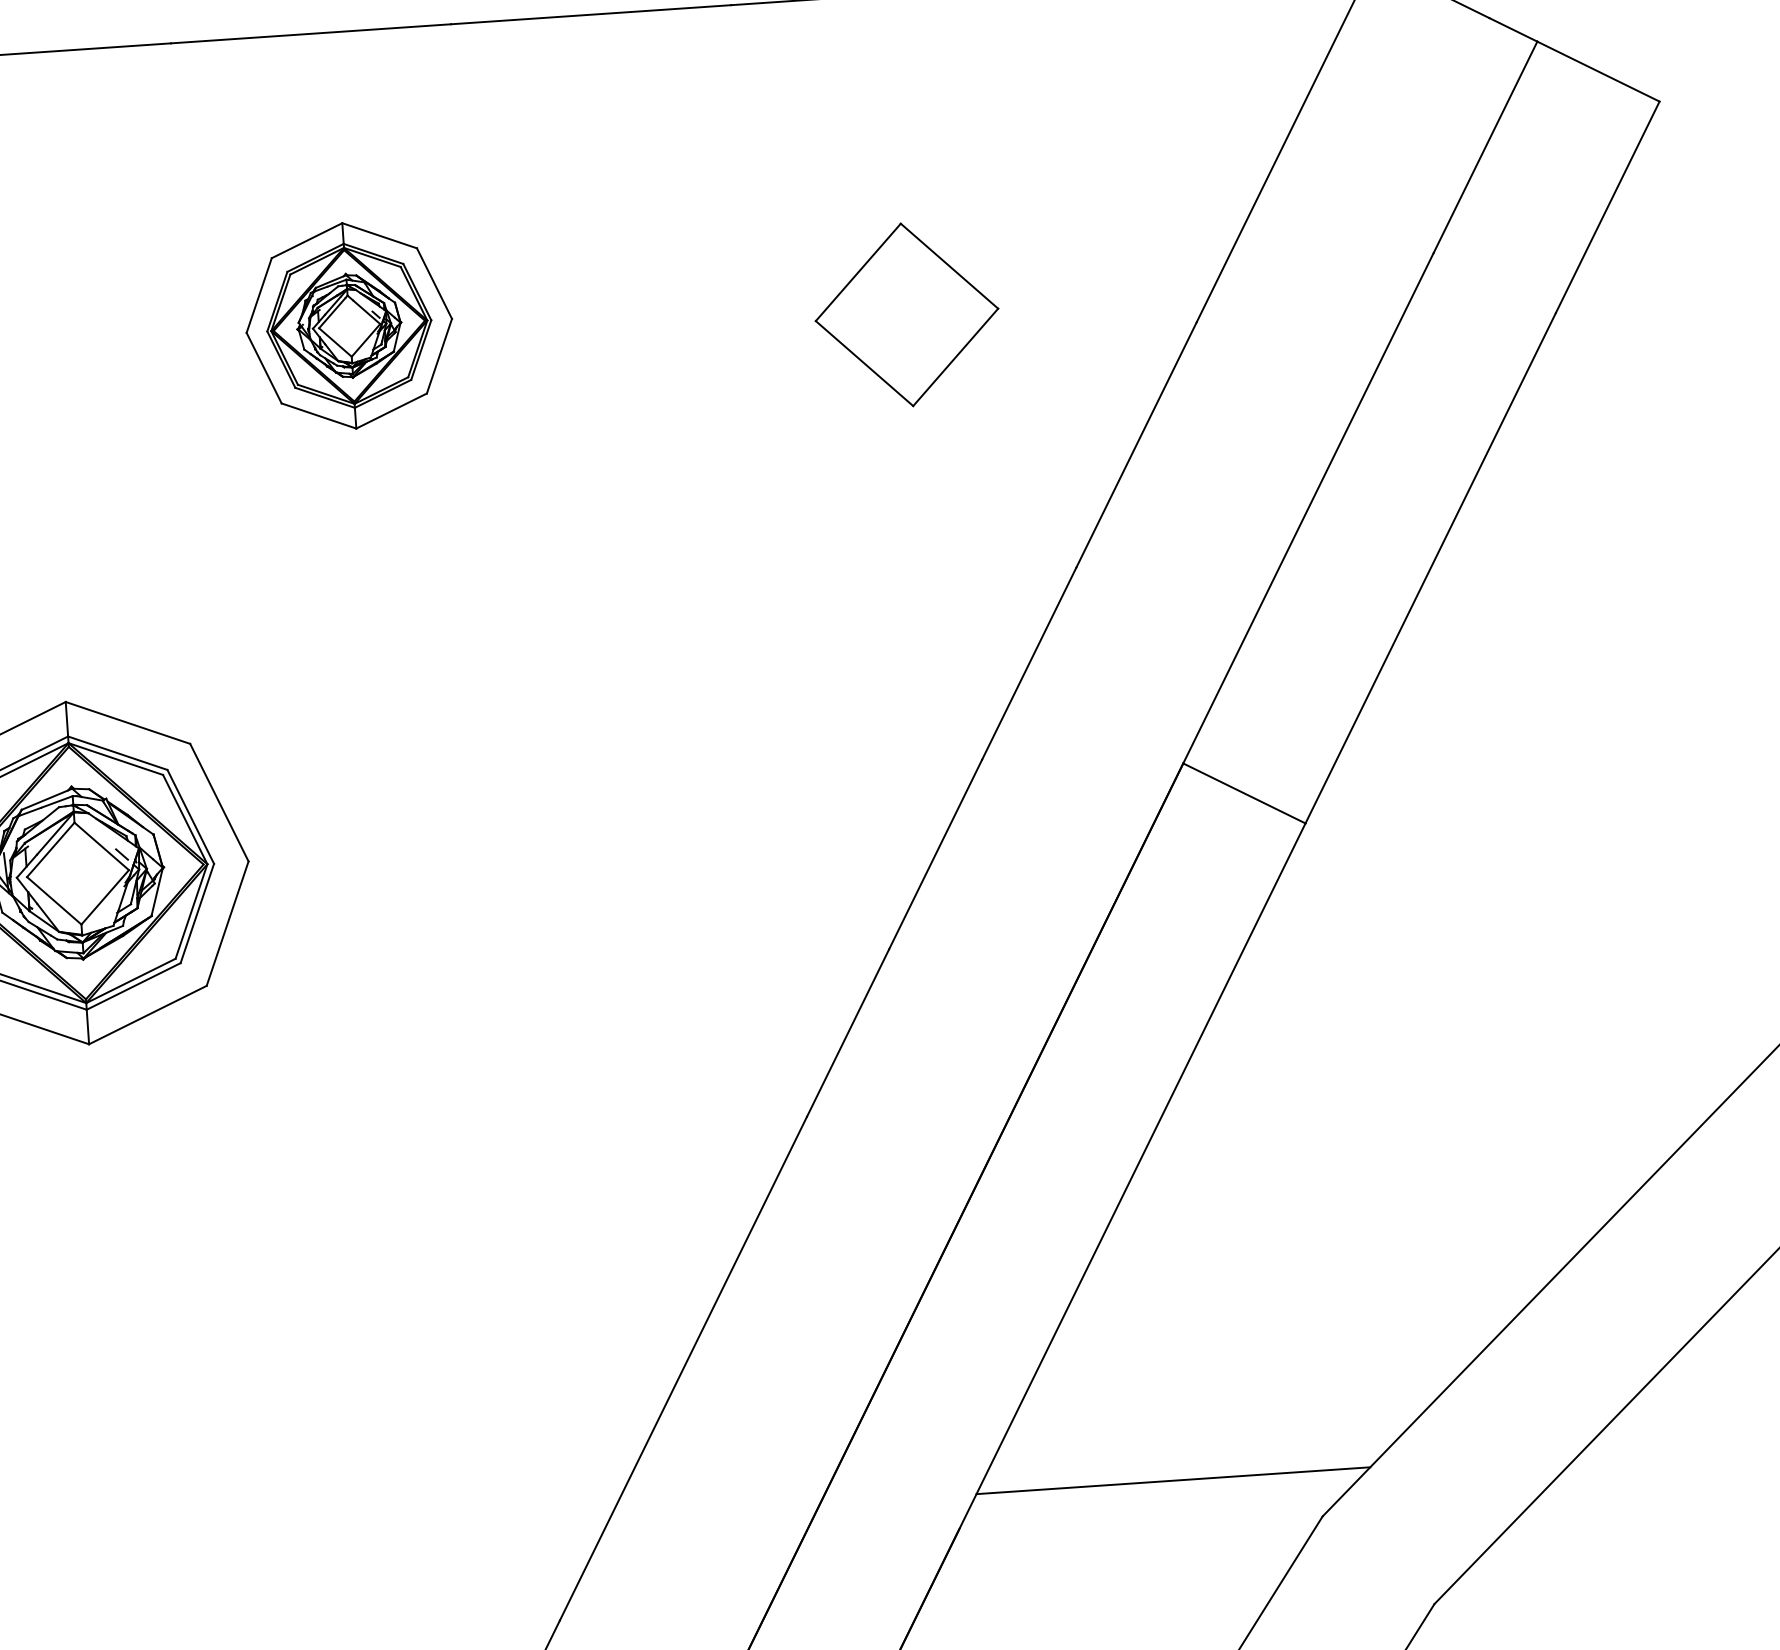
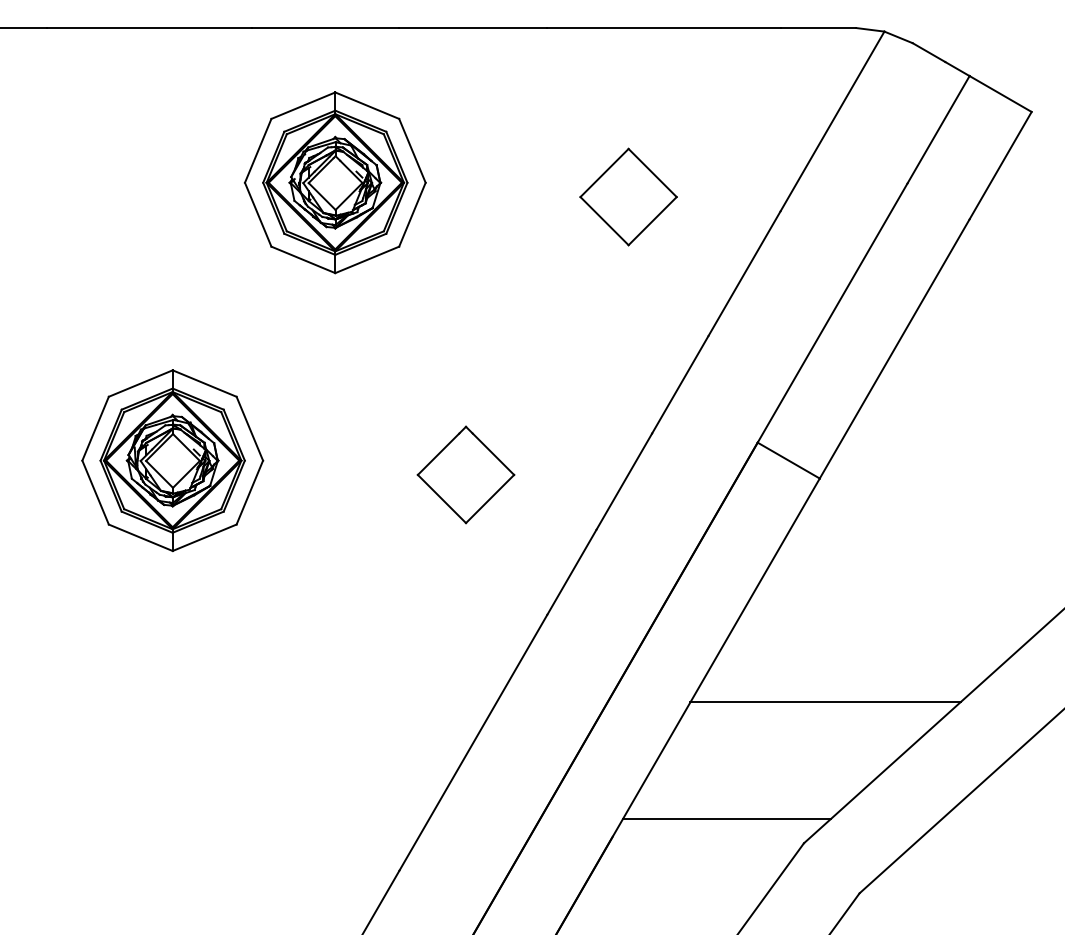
part: (347, 325) -> (334, 182), size x1.67
part: (633, 861) -> (465, 474), added
line: (1345, 1246) -> (825, 702), added

